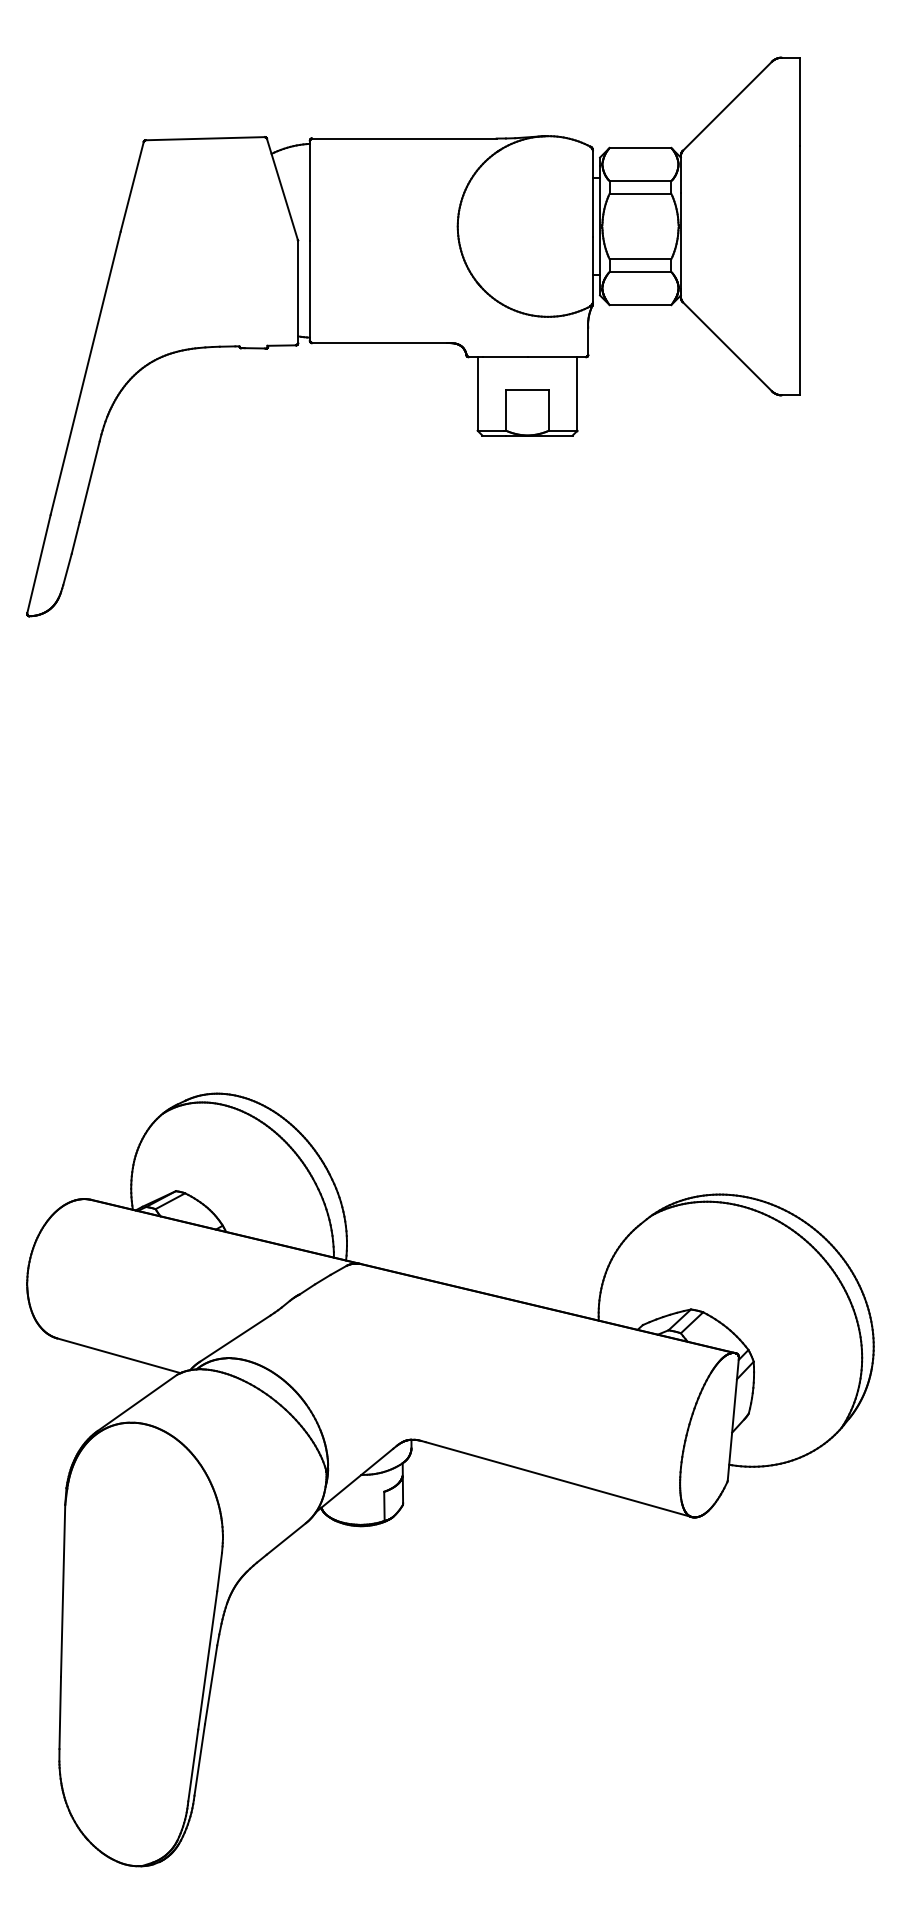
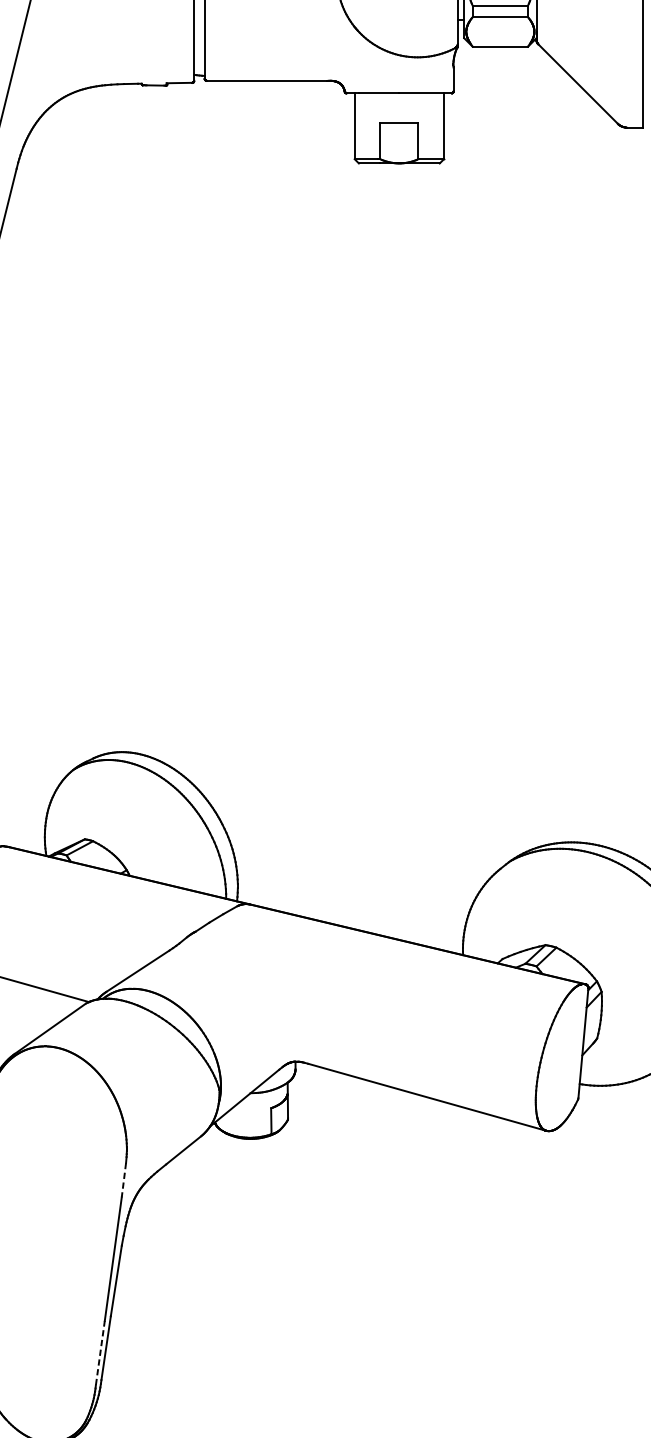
line: (219, 1572) -> (123, 1180), solid -> dashed
line: (193, 1765) -> (100, 1353), solid -> dashed

